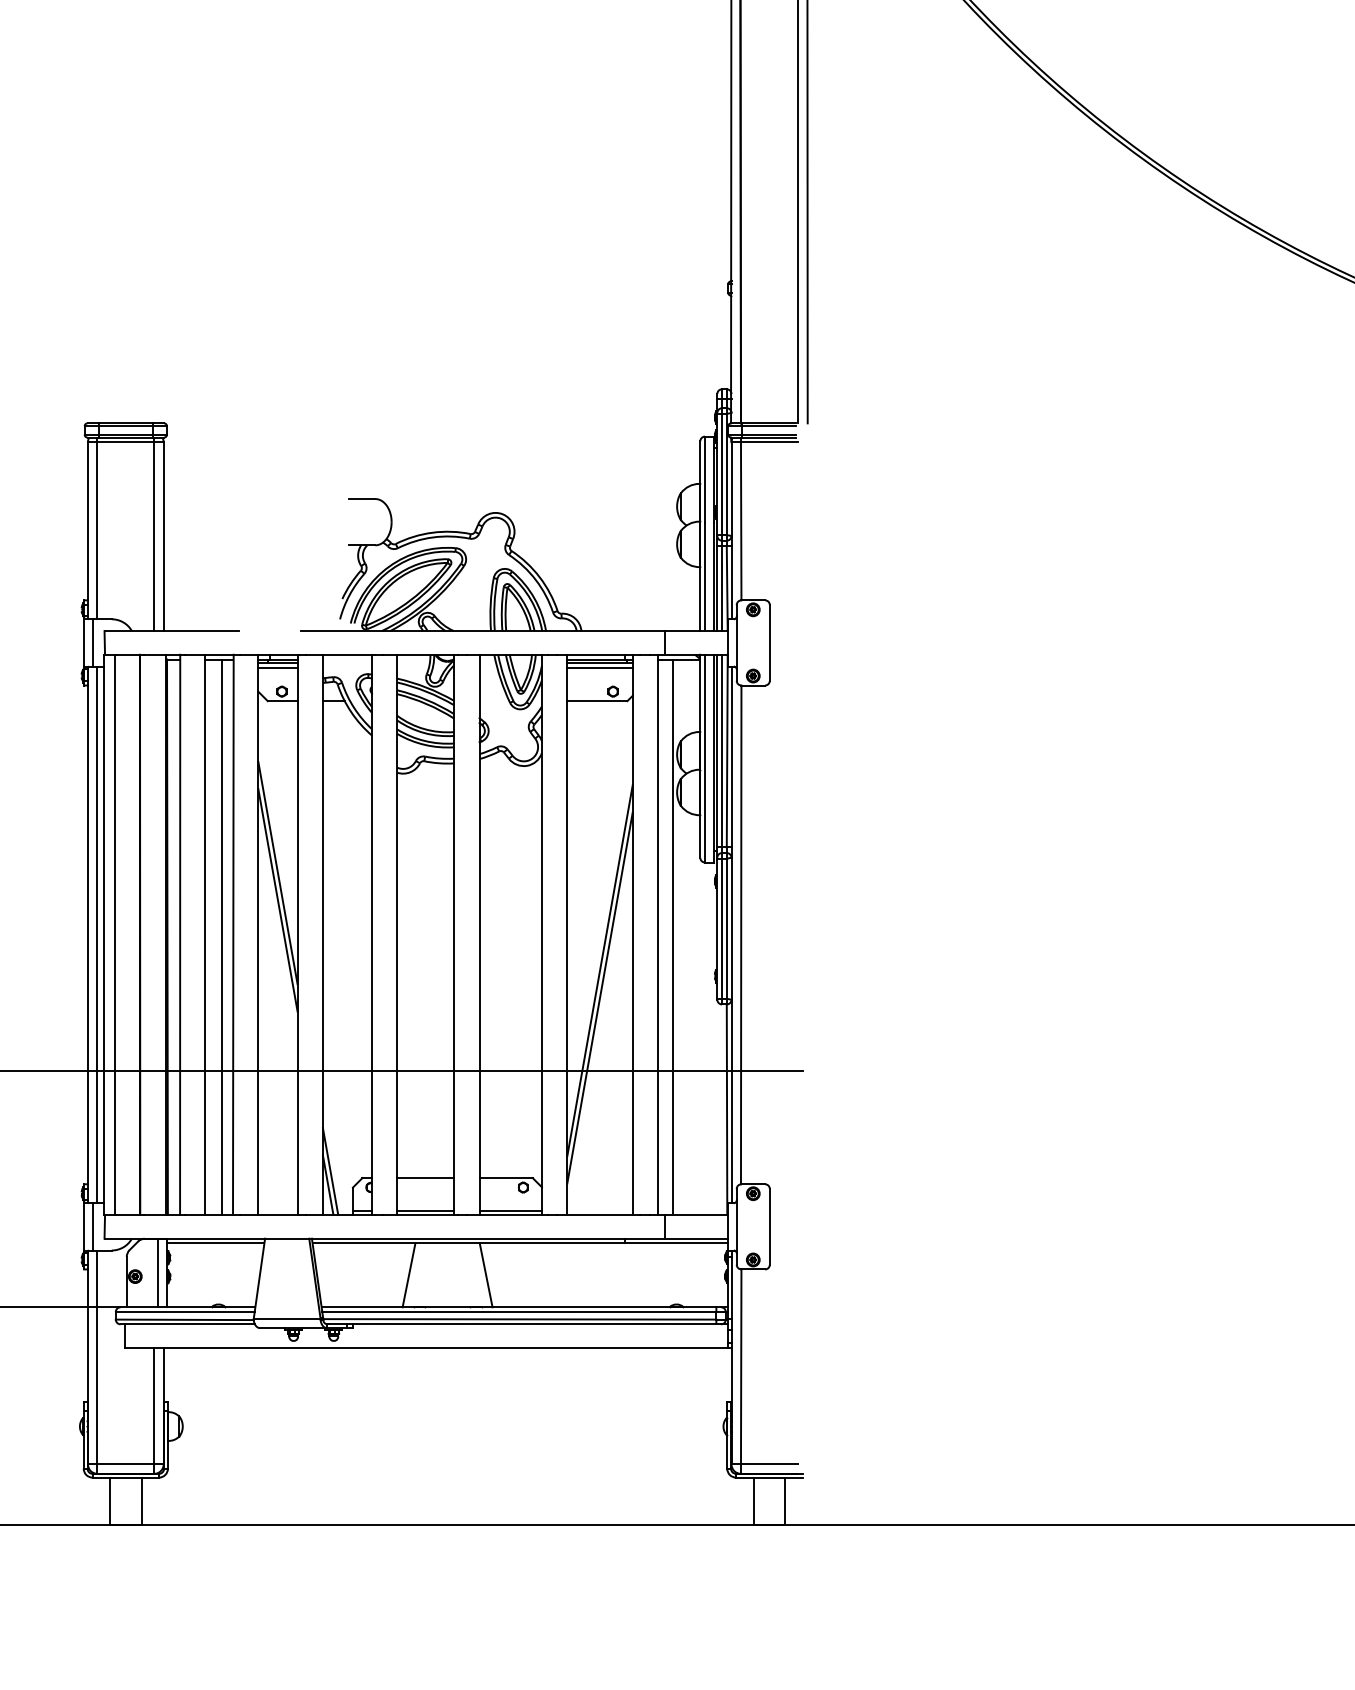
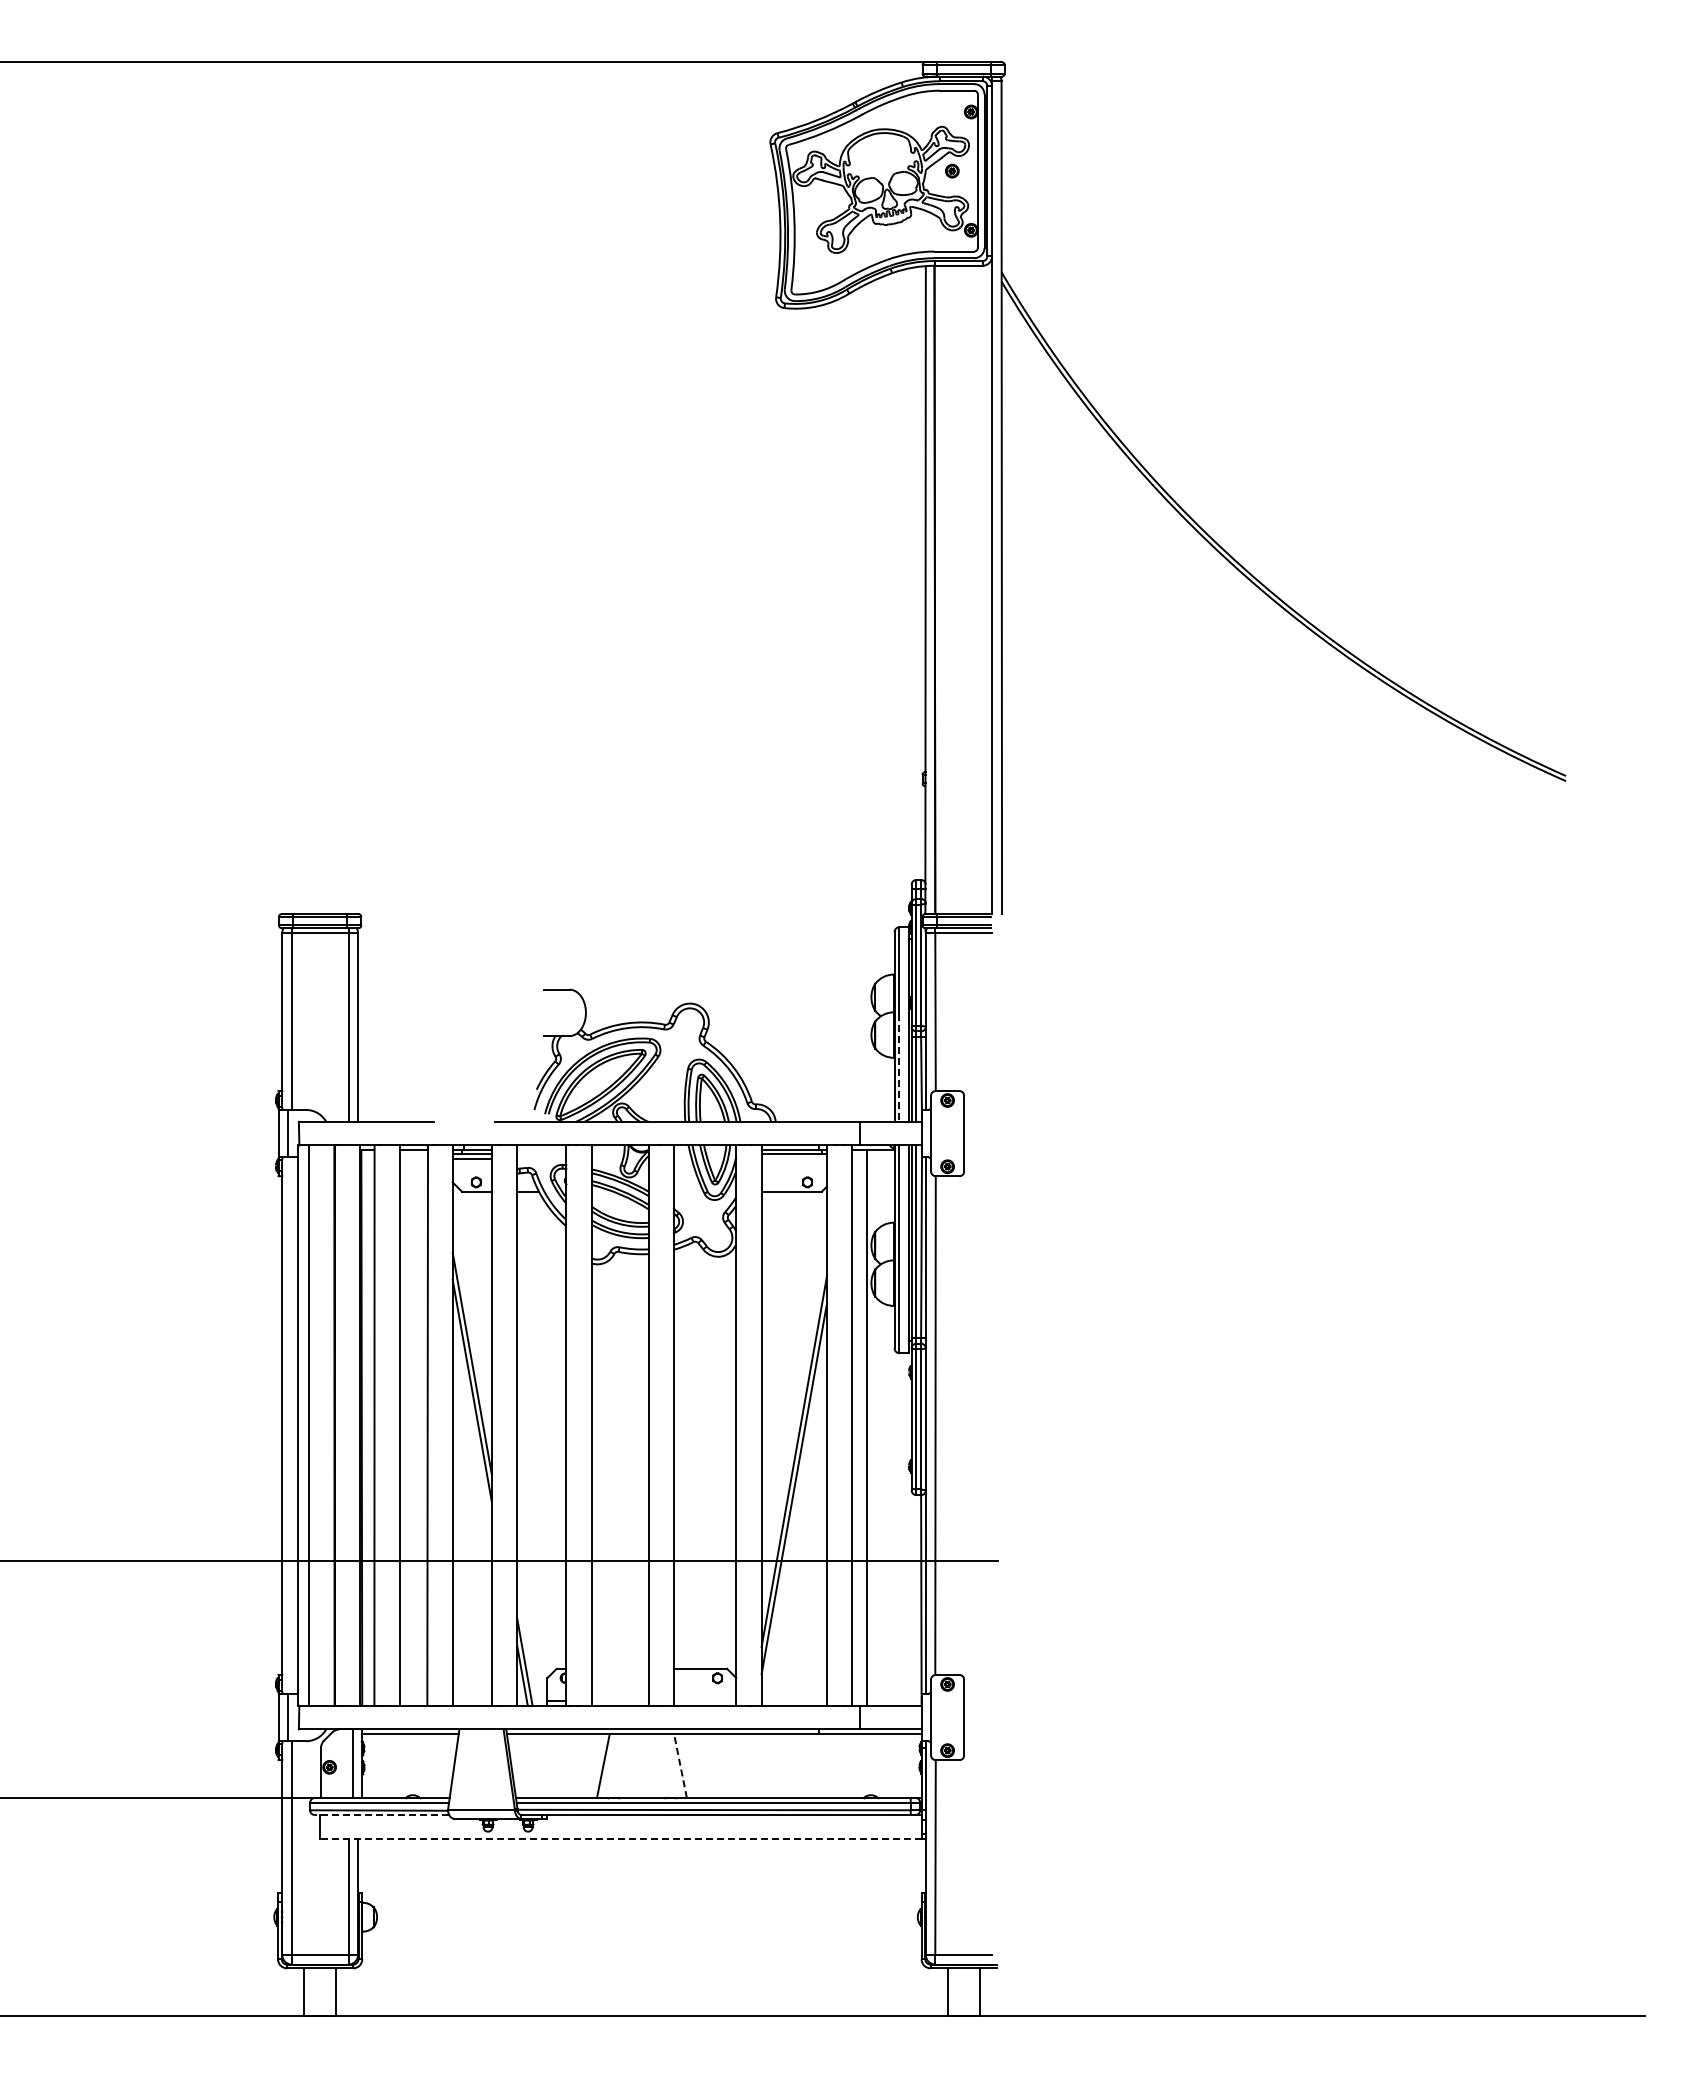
line: (705, 576) -> (899, 1067), solid -> dashed
line: (600, 668) -> (794, 1159), removed
line: (97, 934) -> (291, 1425), removed
line: (222, 936) -> (416, 1427), removed
line: (425, 1177) -> (619, 1668), removed
line: (425, 1210) -> (619, 1701), removed
line: (510, 1210) -> (704, 1701), removed
line: (486, 1275) -> (680, 1766), solid -> dashed
line: (187, 1324) -> (381, 1815), solid -> dashed
line: (426, 1347) -> (620, 1838), solid -> dashed

